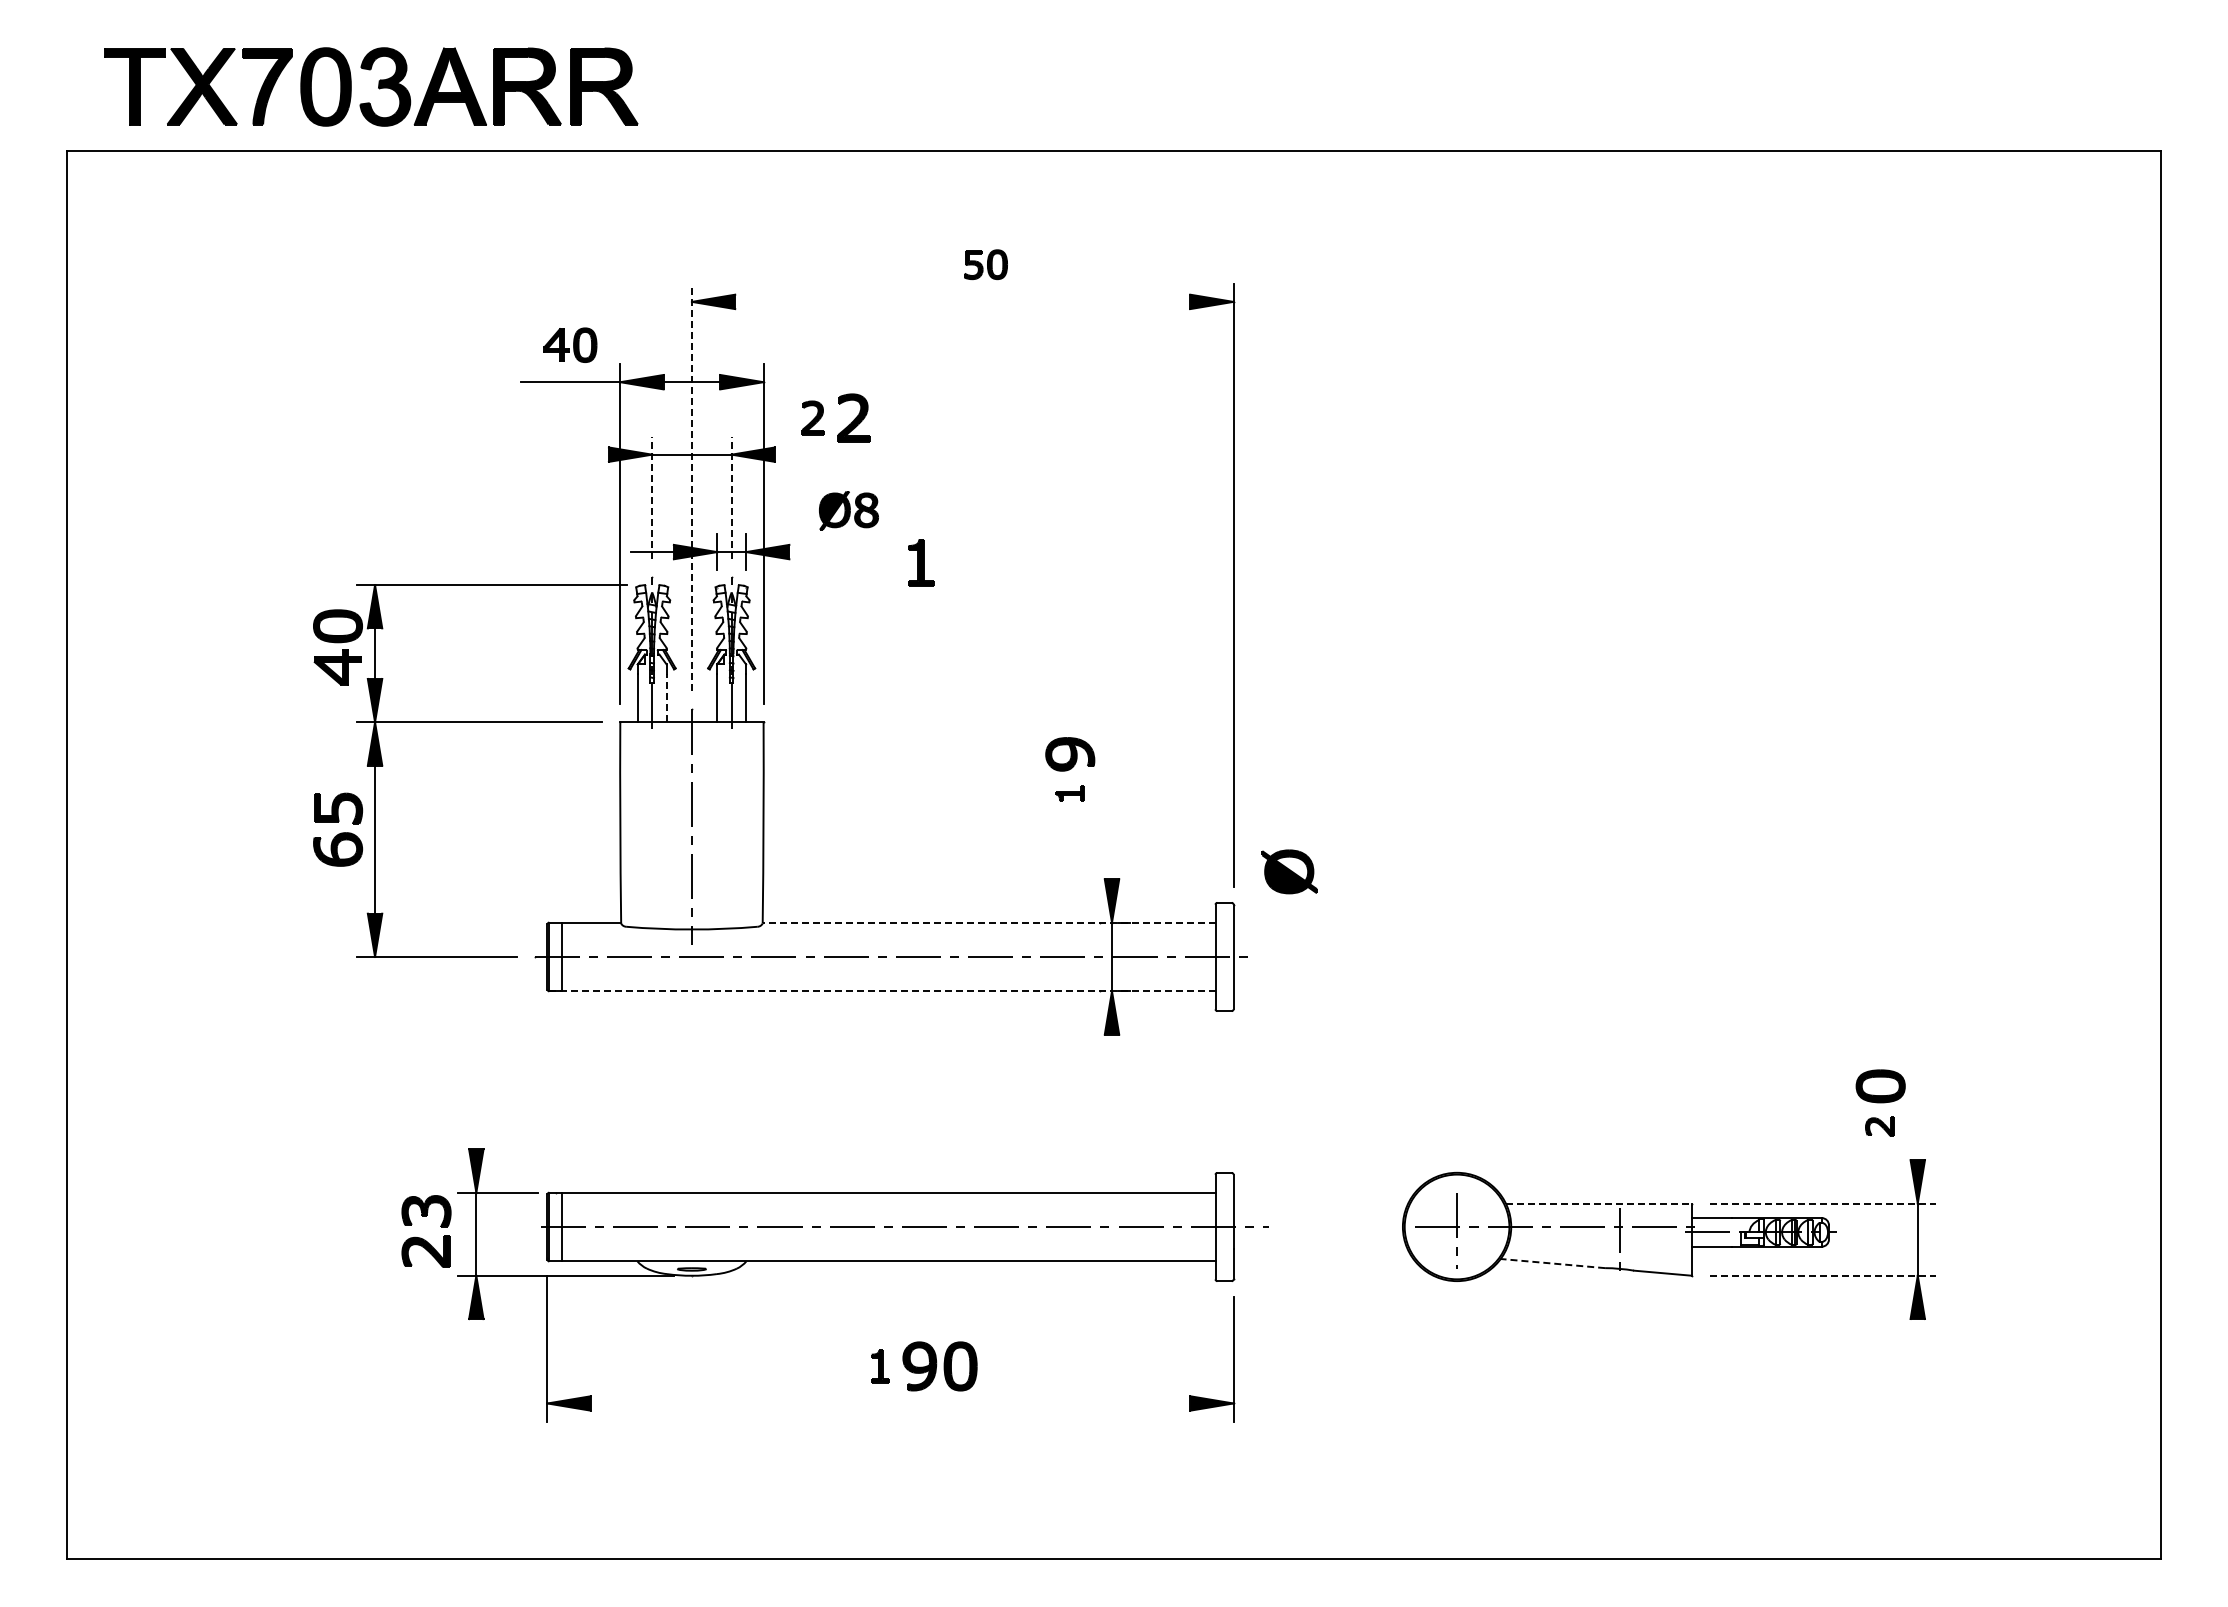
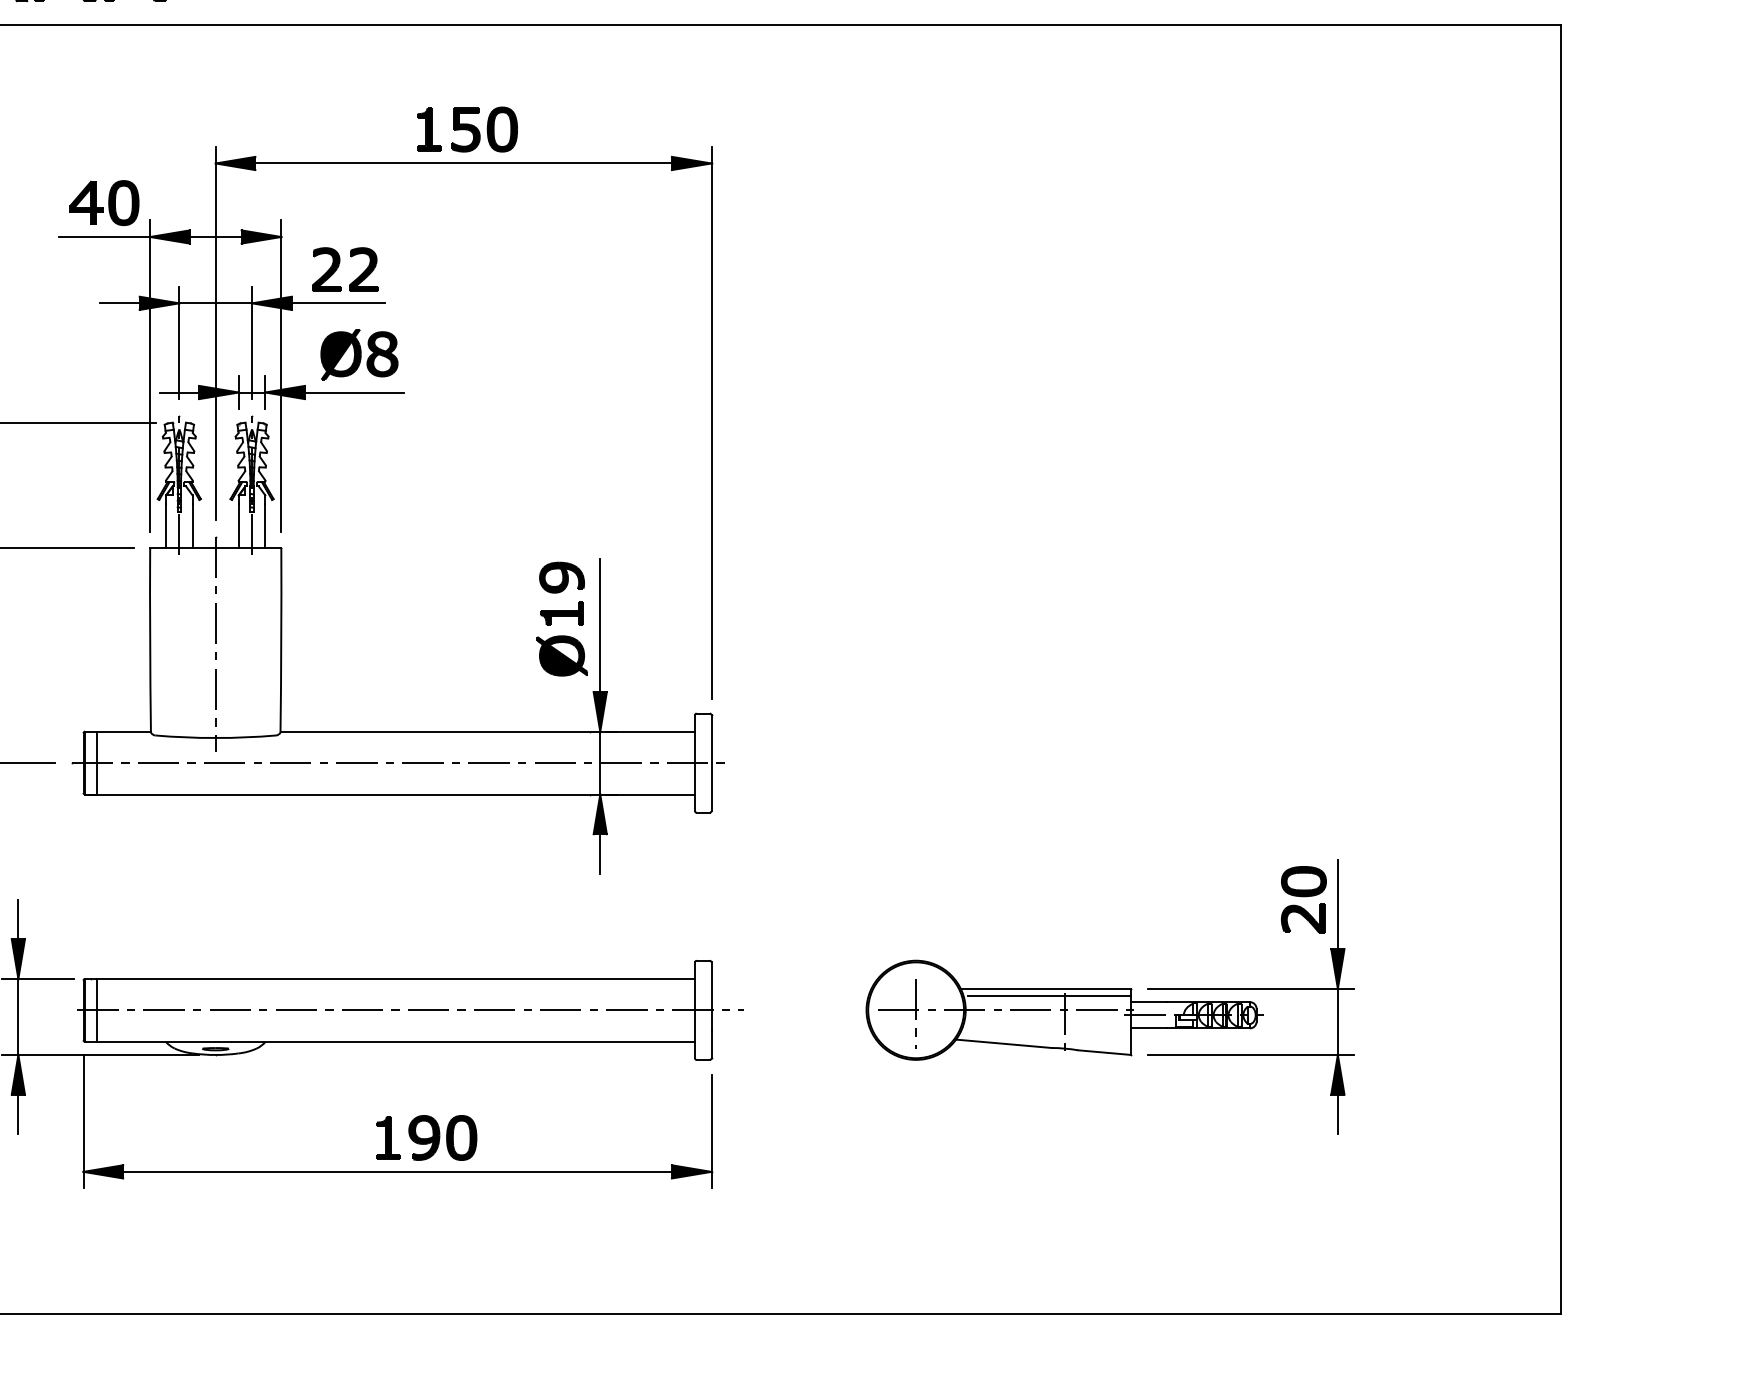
part: (985, 264) -> (484, 129), size x1.67
line: (962, 301) -> (463, 163), added
part: (570, 345) -> (104, 203), size x1.43
part: (813, 417) -> (327, 269), size x1.43
line: (586, 454) -> (119, 303), added
line: (825, 454) -> (337, 303), added
line: (691, 487) -> (215, 333), dashed -> solid
line: (652, 497) -> (179, 342), dashed -> solid
line: (731, 497) -> (251, 342), dashed -> solid
part: (848, 510) -> (359, 354), size x1.43
line: (843, 552) -> (354, 392), added
part: (921, 562) -> (429, 129), moved
line: (666, 697) -> (192, 525), dashed -> solid
part: (1069, 793) -> (561, 613), size x1.67
line: (1112, 806) -> (600, 625), added
part: (1289, 871) -> (562, 655), moved
line: (988, 922) -> (487, 731), dashed -> solid
line: (882, 991) -> (390, 794), dashed -> solid
line: (1112, 1055) -> (600, 853), added
line: (1917, 1111) -> (1337, 904), added
part: (1879, 1126) -> (1302, 918), size x1.67
line: (476, 1127) -> (18, 919), added
line: (1598, 1203) -> (1045, 988), dashed -> solid
line: (1823, 1203) -> (1251, 988), dashed -> solid
line: (1602, 1211) -> (1049, 996), added
line: (1552, 1263) -> (1003, 1043), dashed -> solid
line: (1823, 1275) -> (1251, 1054), dashed -> solid
line: (476, 1340) -> (18, 1114), added
line: (1917, 1340) -> (1337, 1114), added
part: (880, 1366) -> (388, 1138), size x1.43
line: (890, 1403) -> (397, 1171), added

